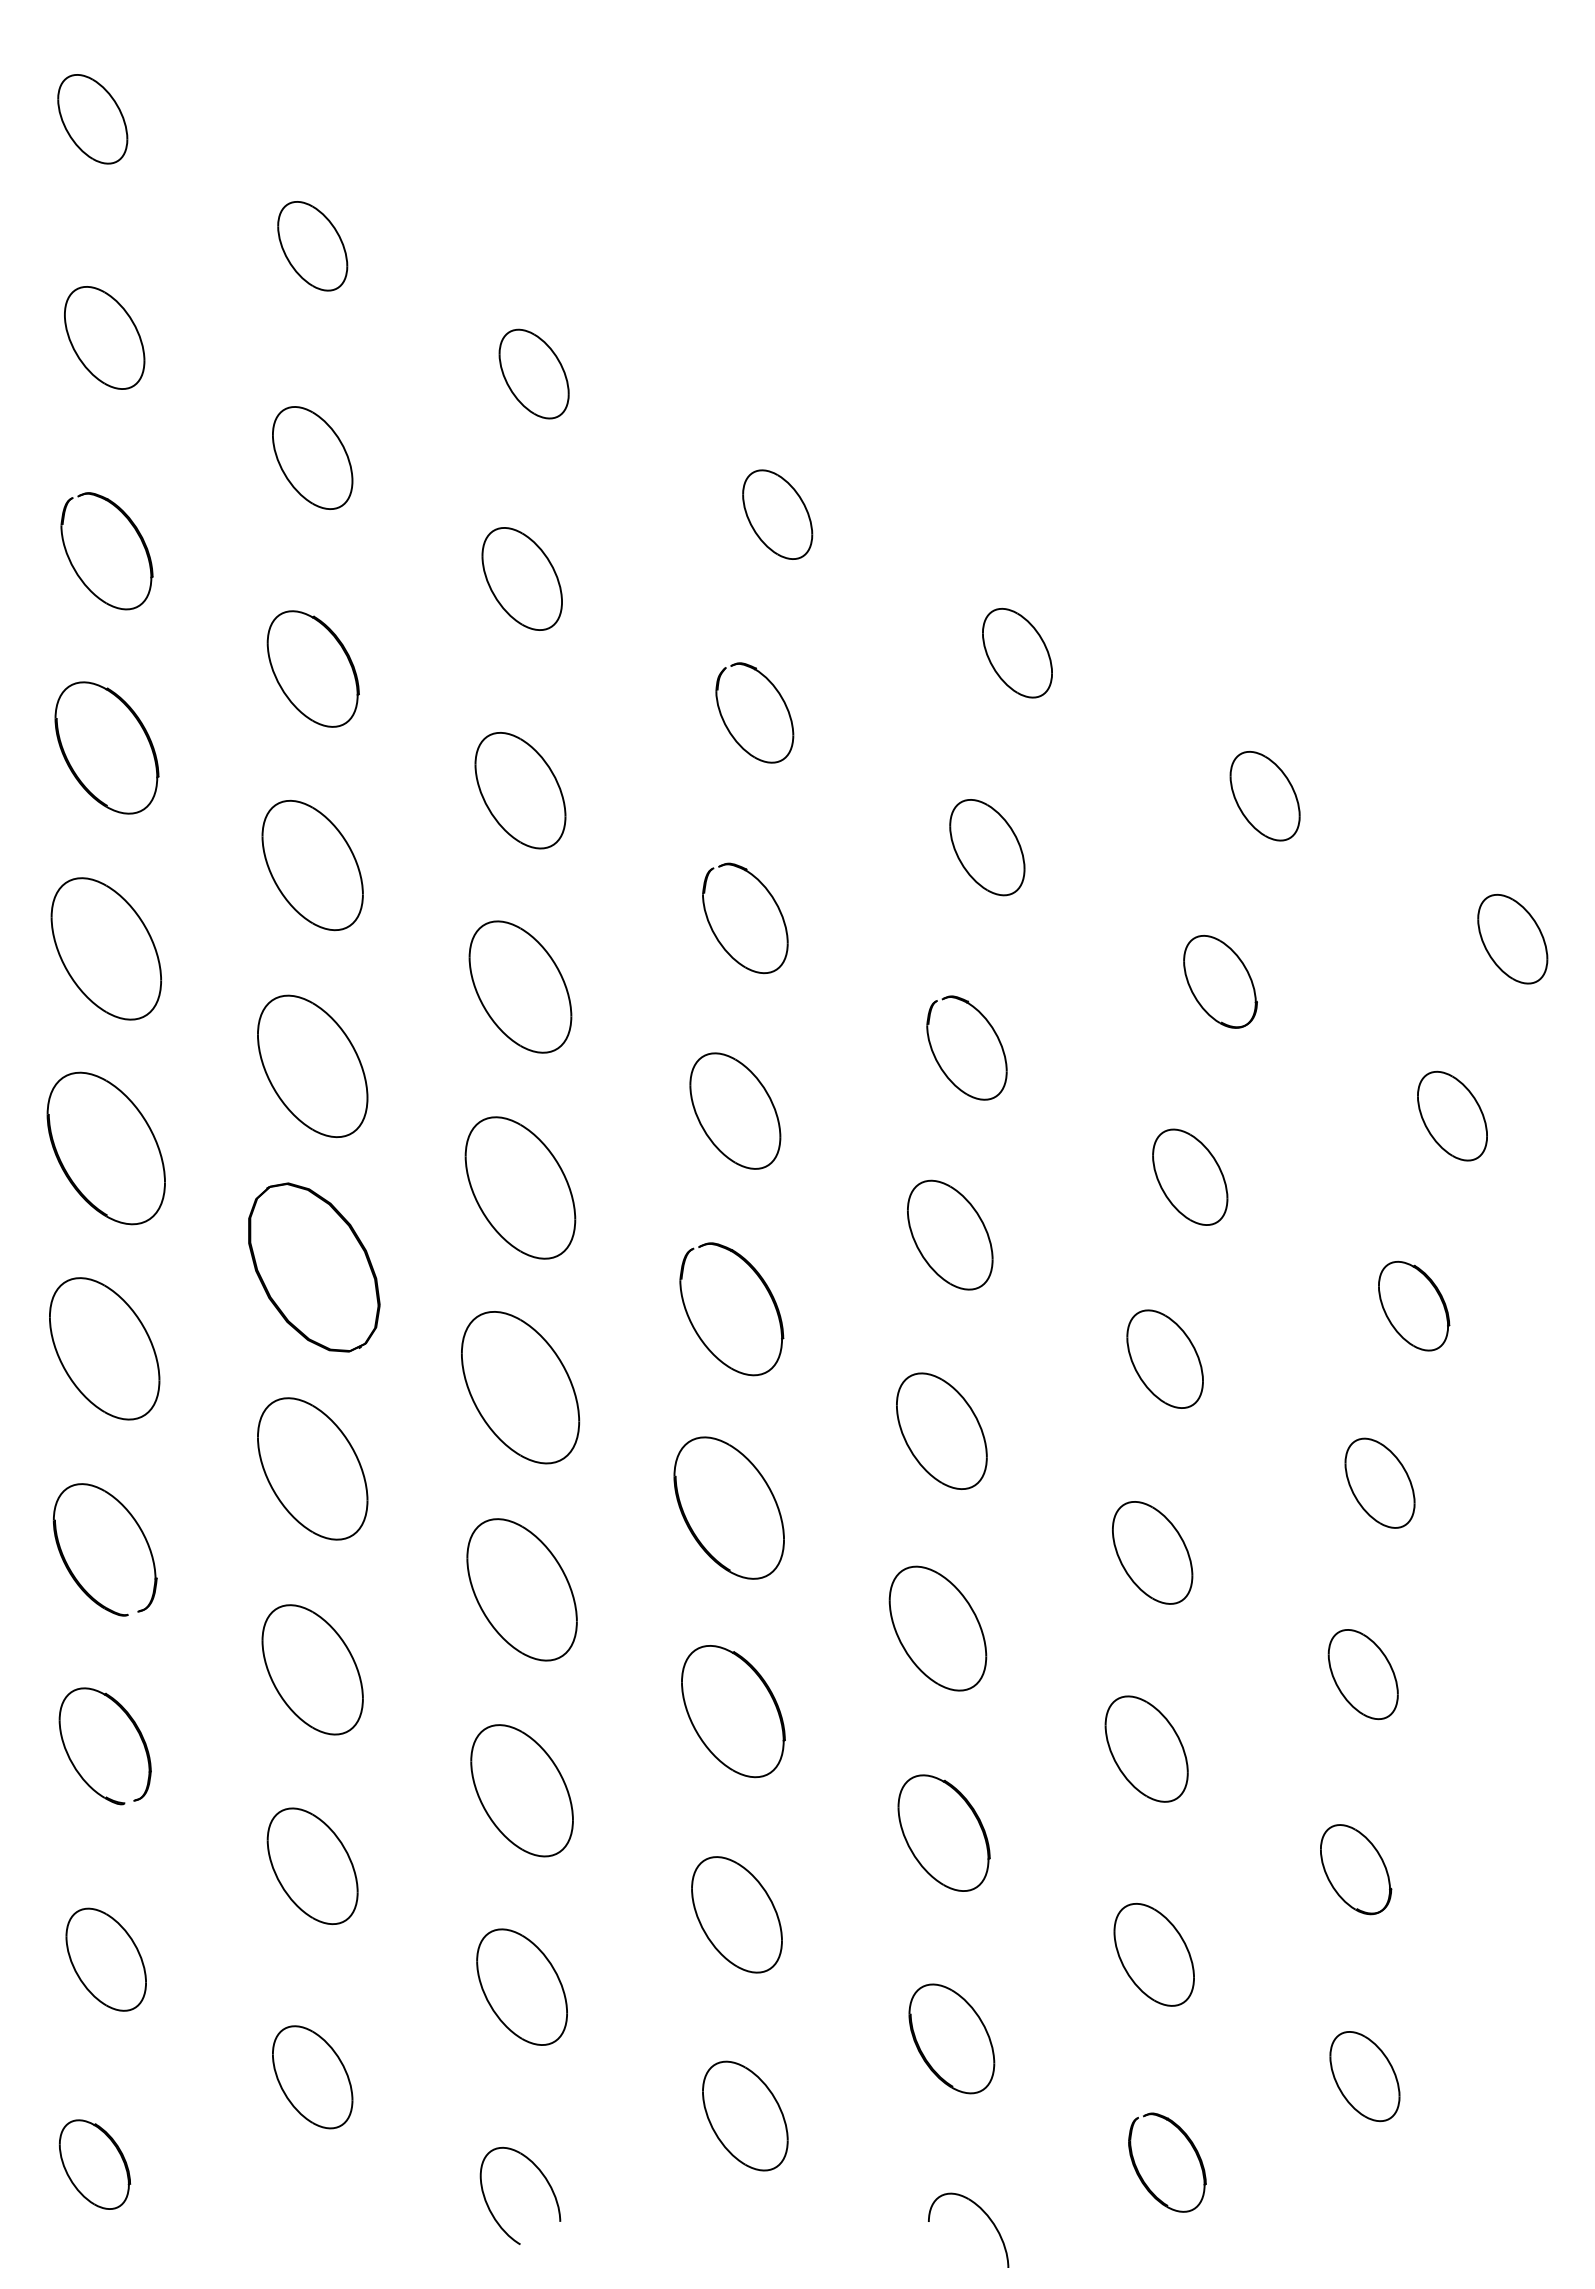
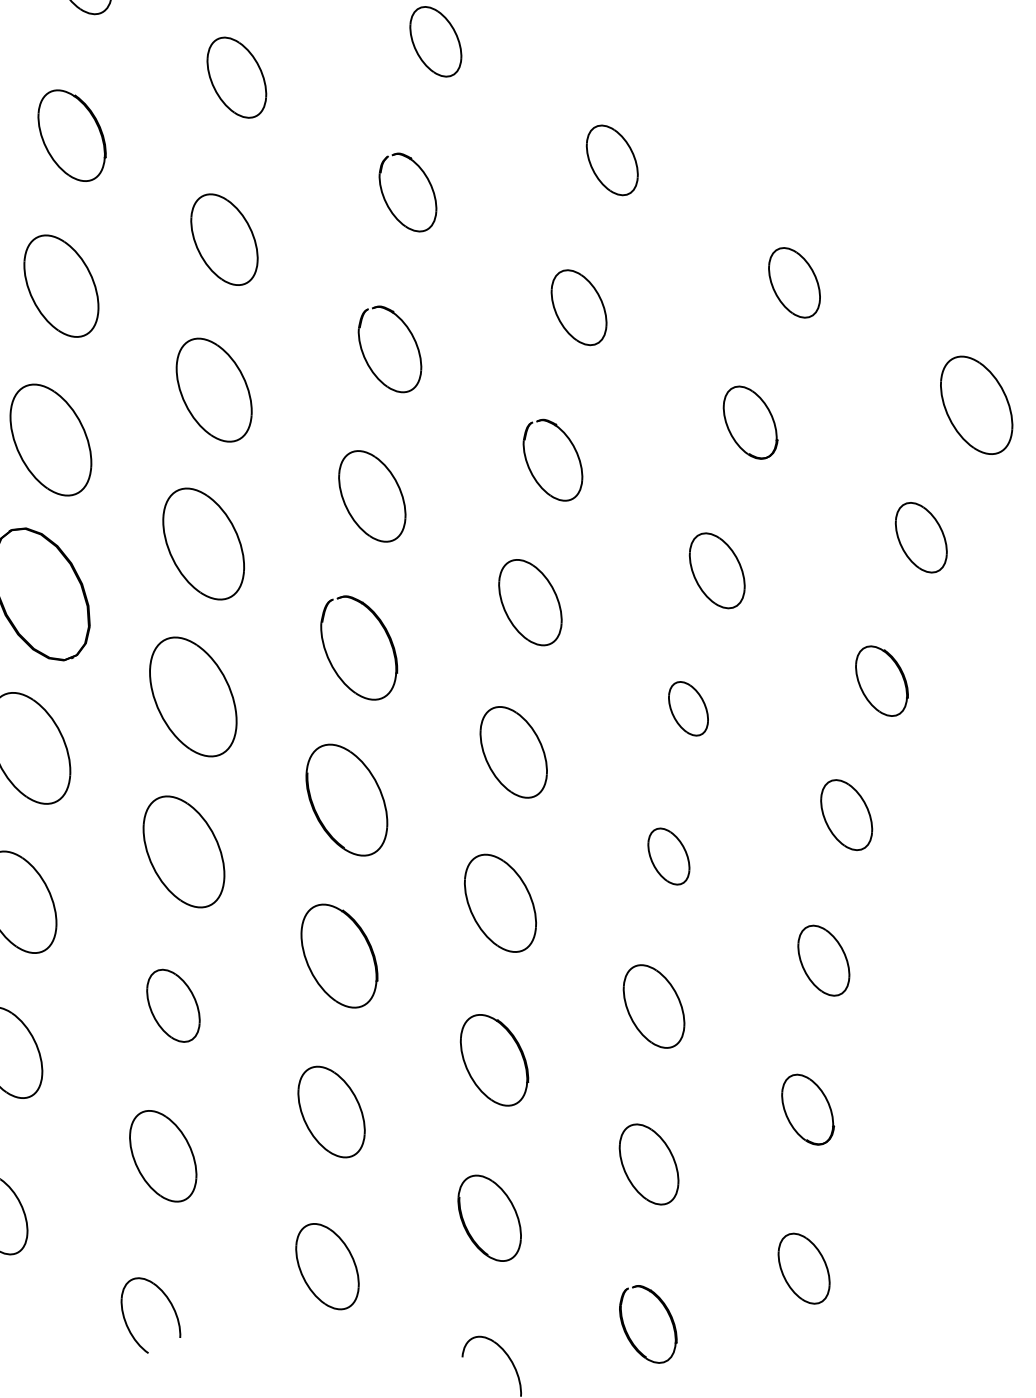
part: (1512, 938) -> (976, 404), size x1.4
part: (1164, 1358) -> (688, 708), size x0.7
part: (1152, 1552) -> (668, 856), size x0.7
part: (521, 1790) -> (173, 1005), size x0.7

